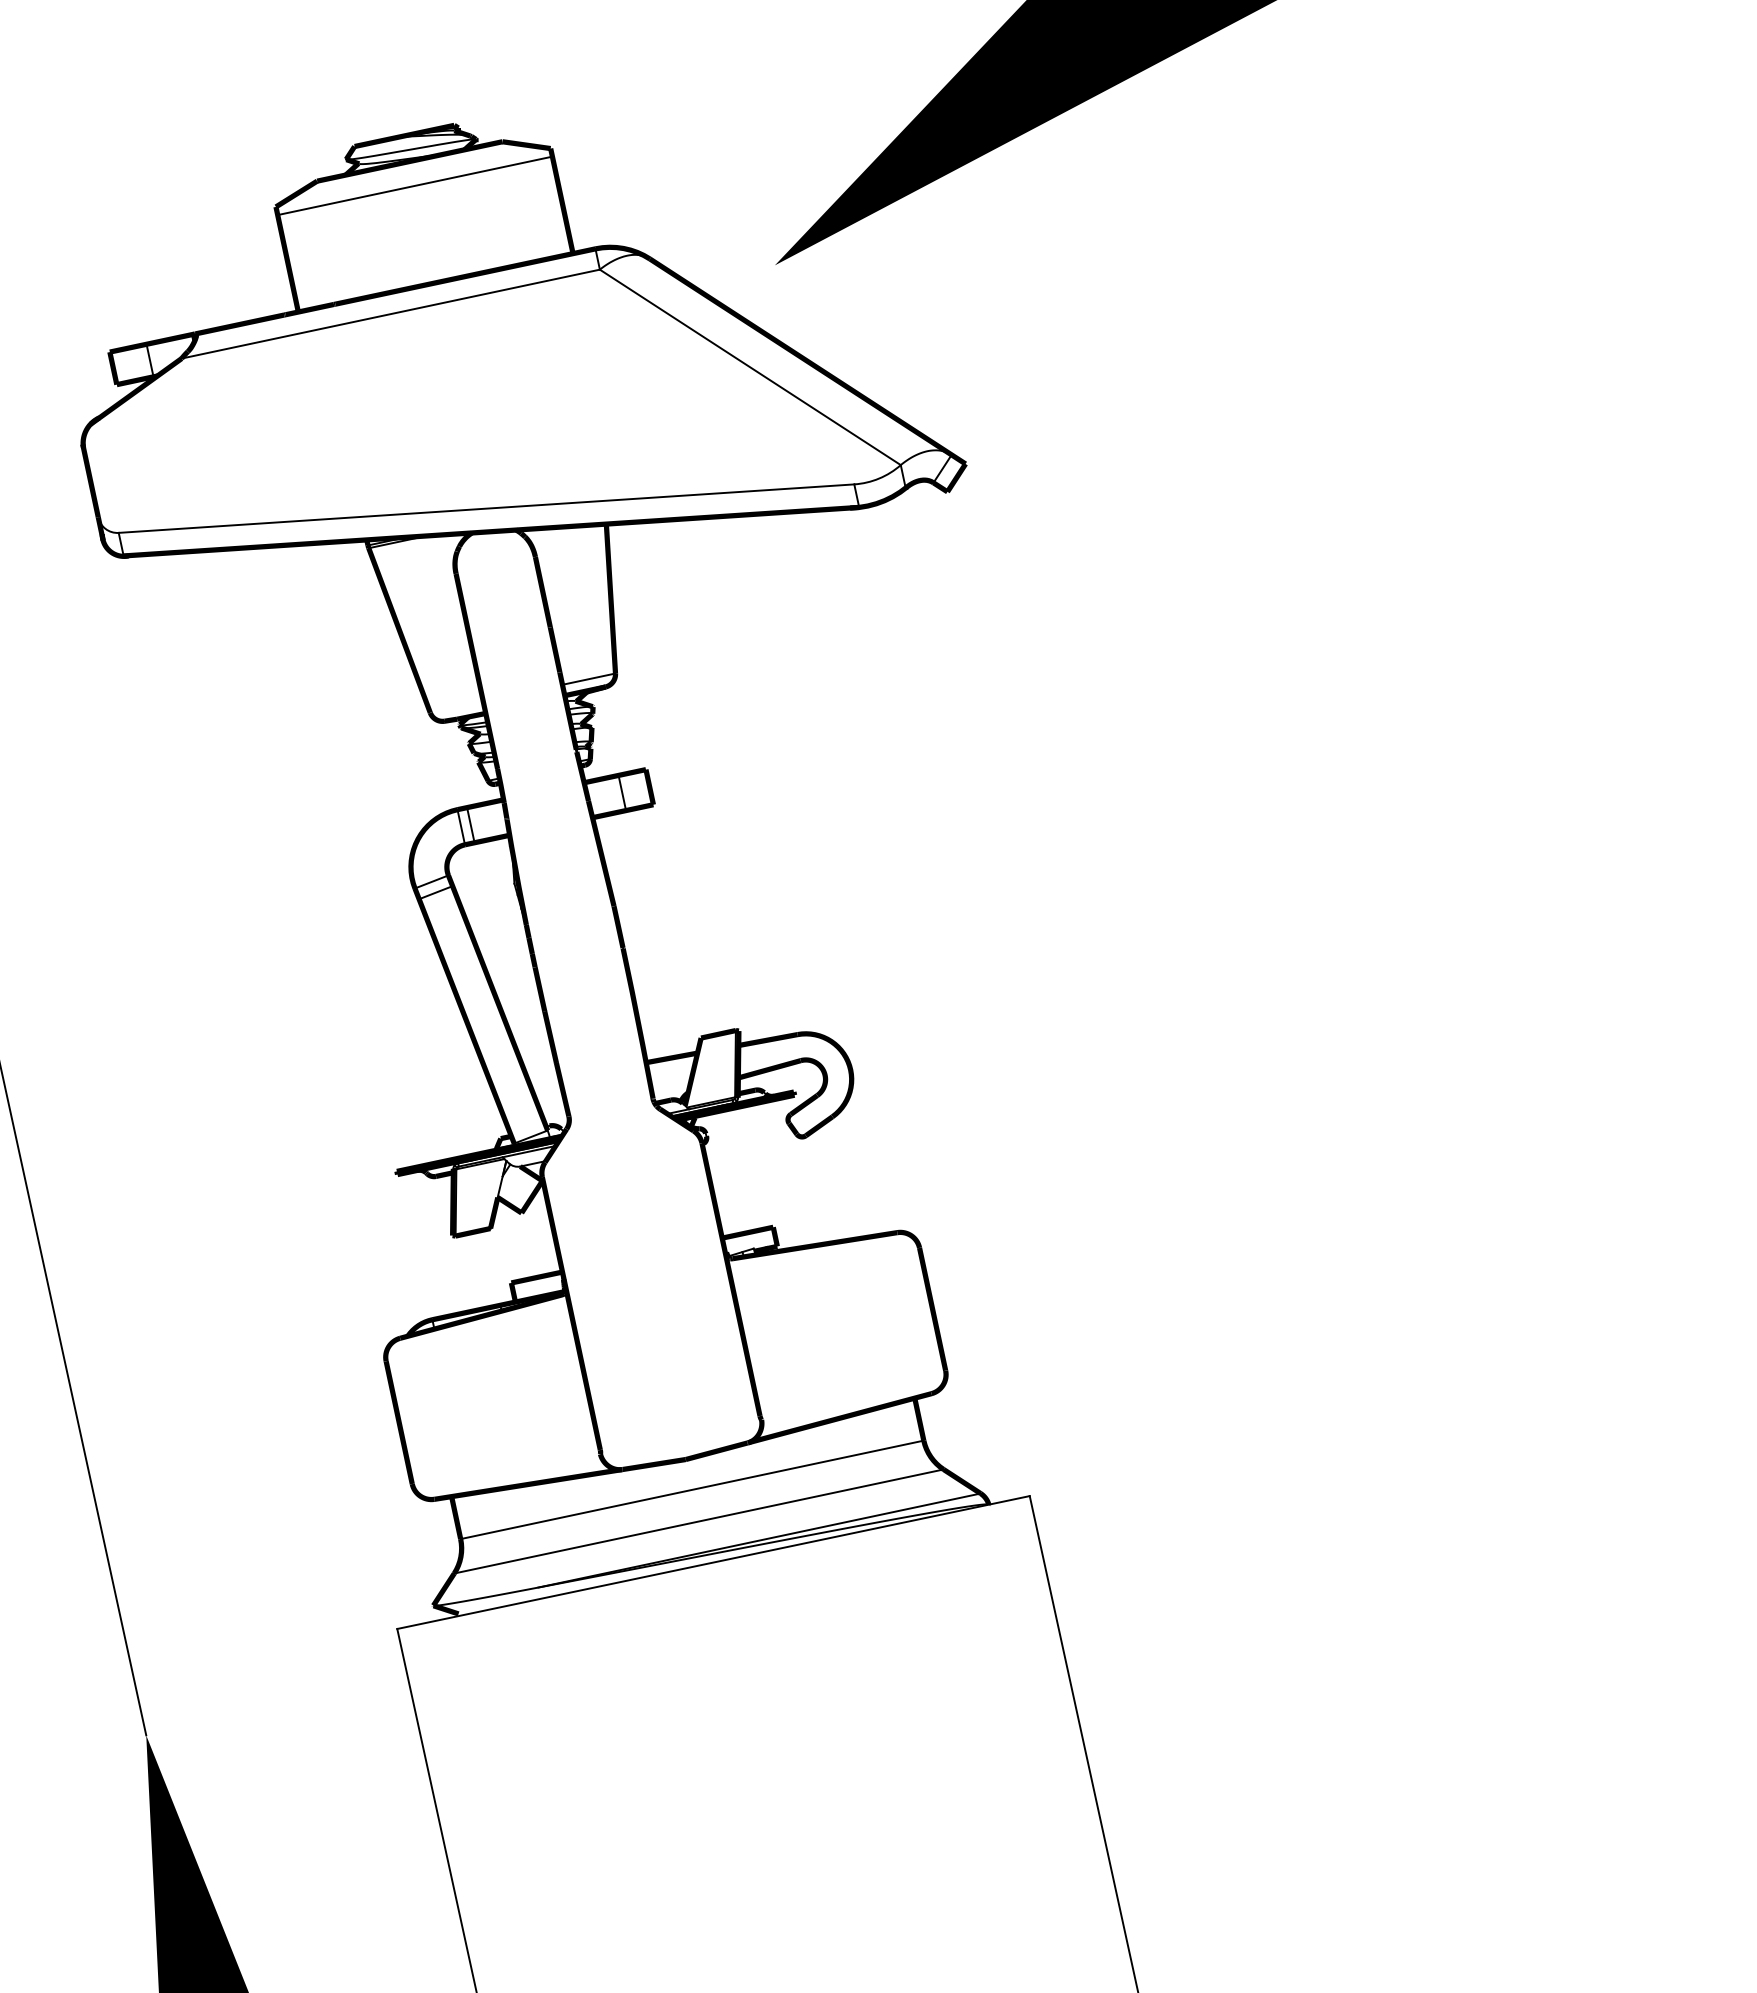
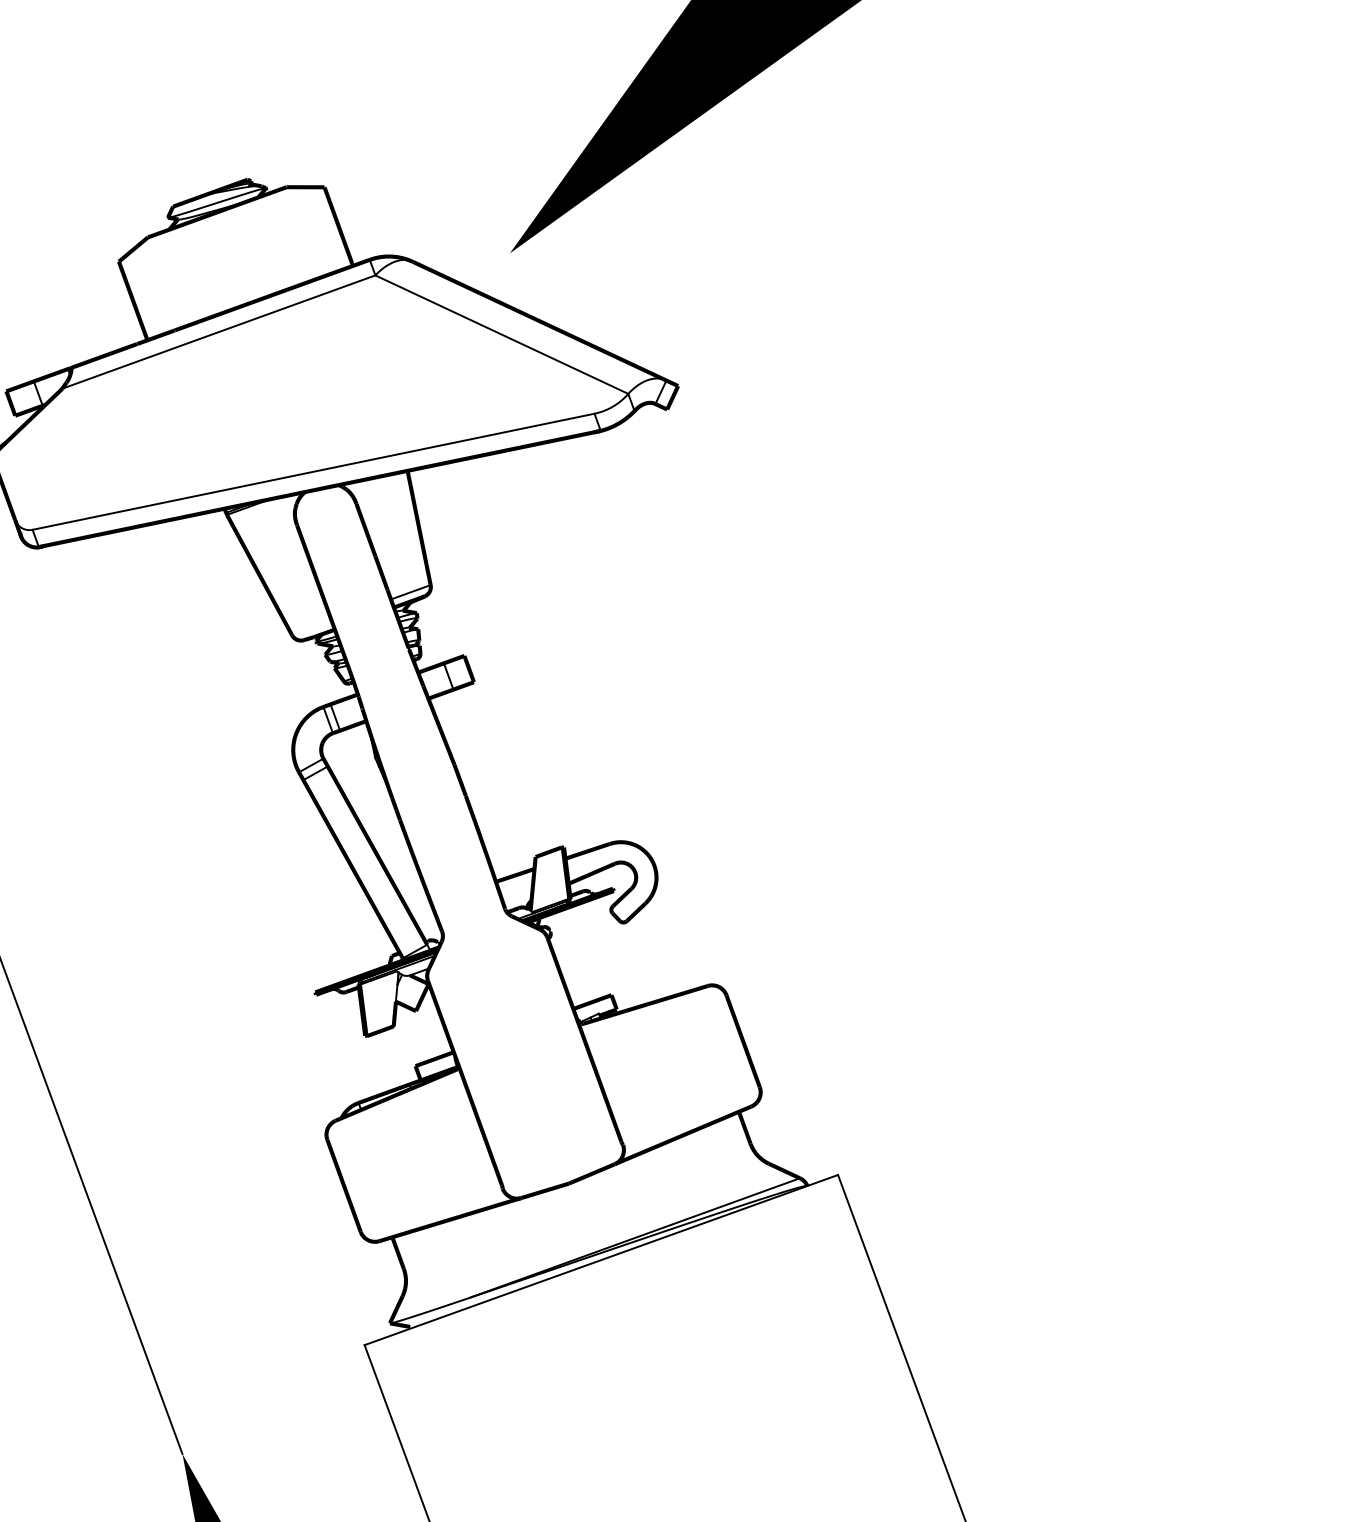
line: (414, 185) -> (223, 230), removed
line: (691, 1489) -> (576, 1206), removed
line: (698, 1521) -> (585, 1230), removed

